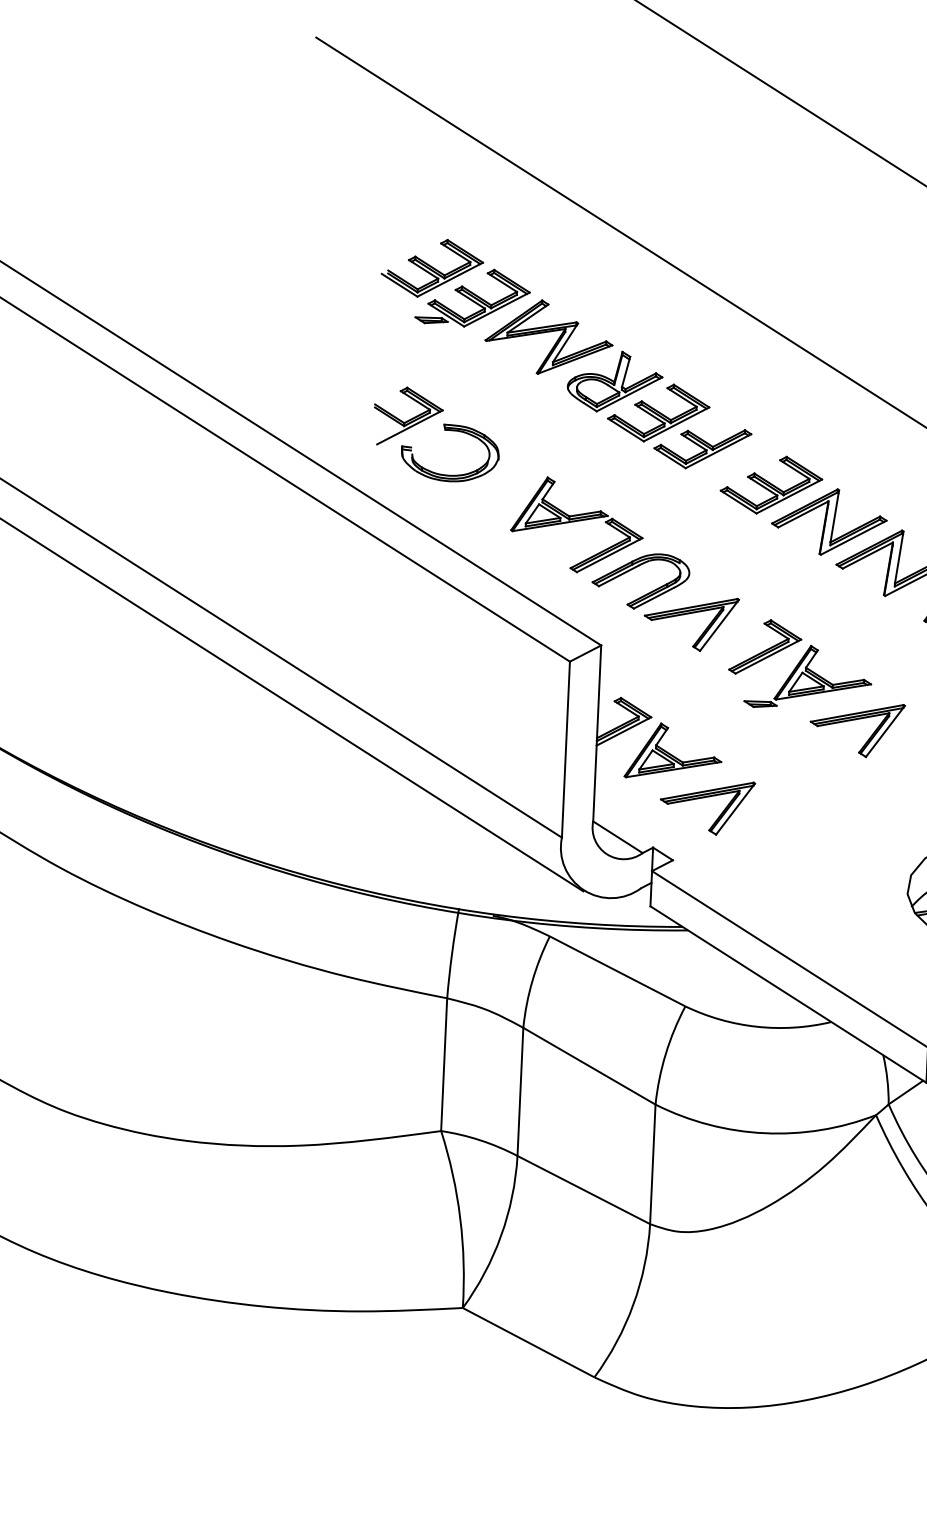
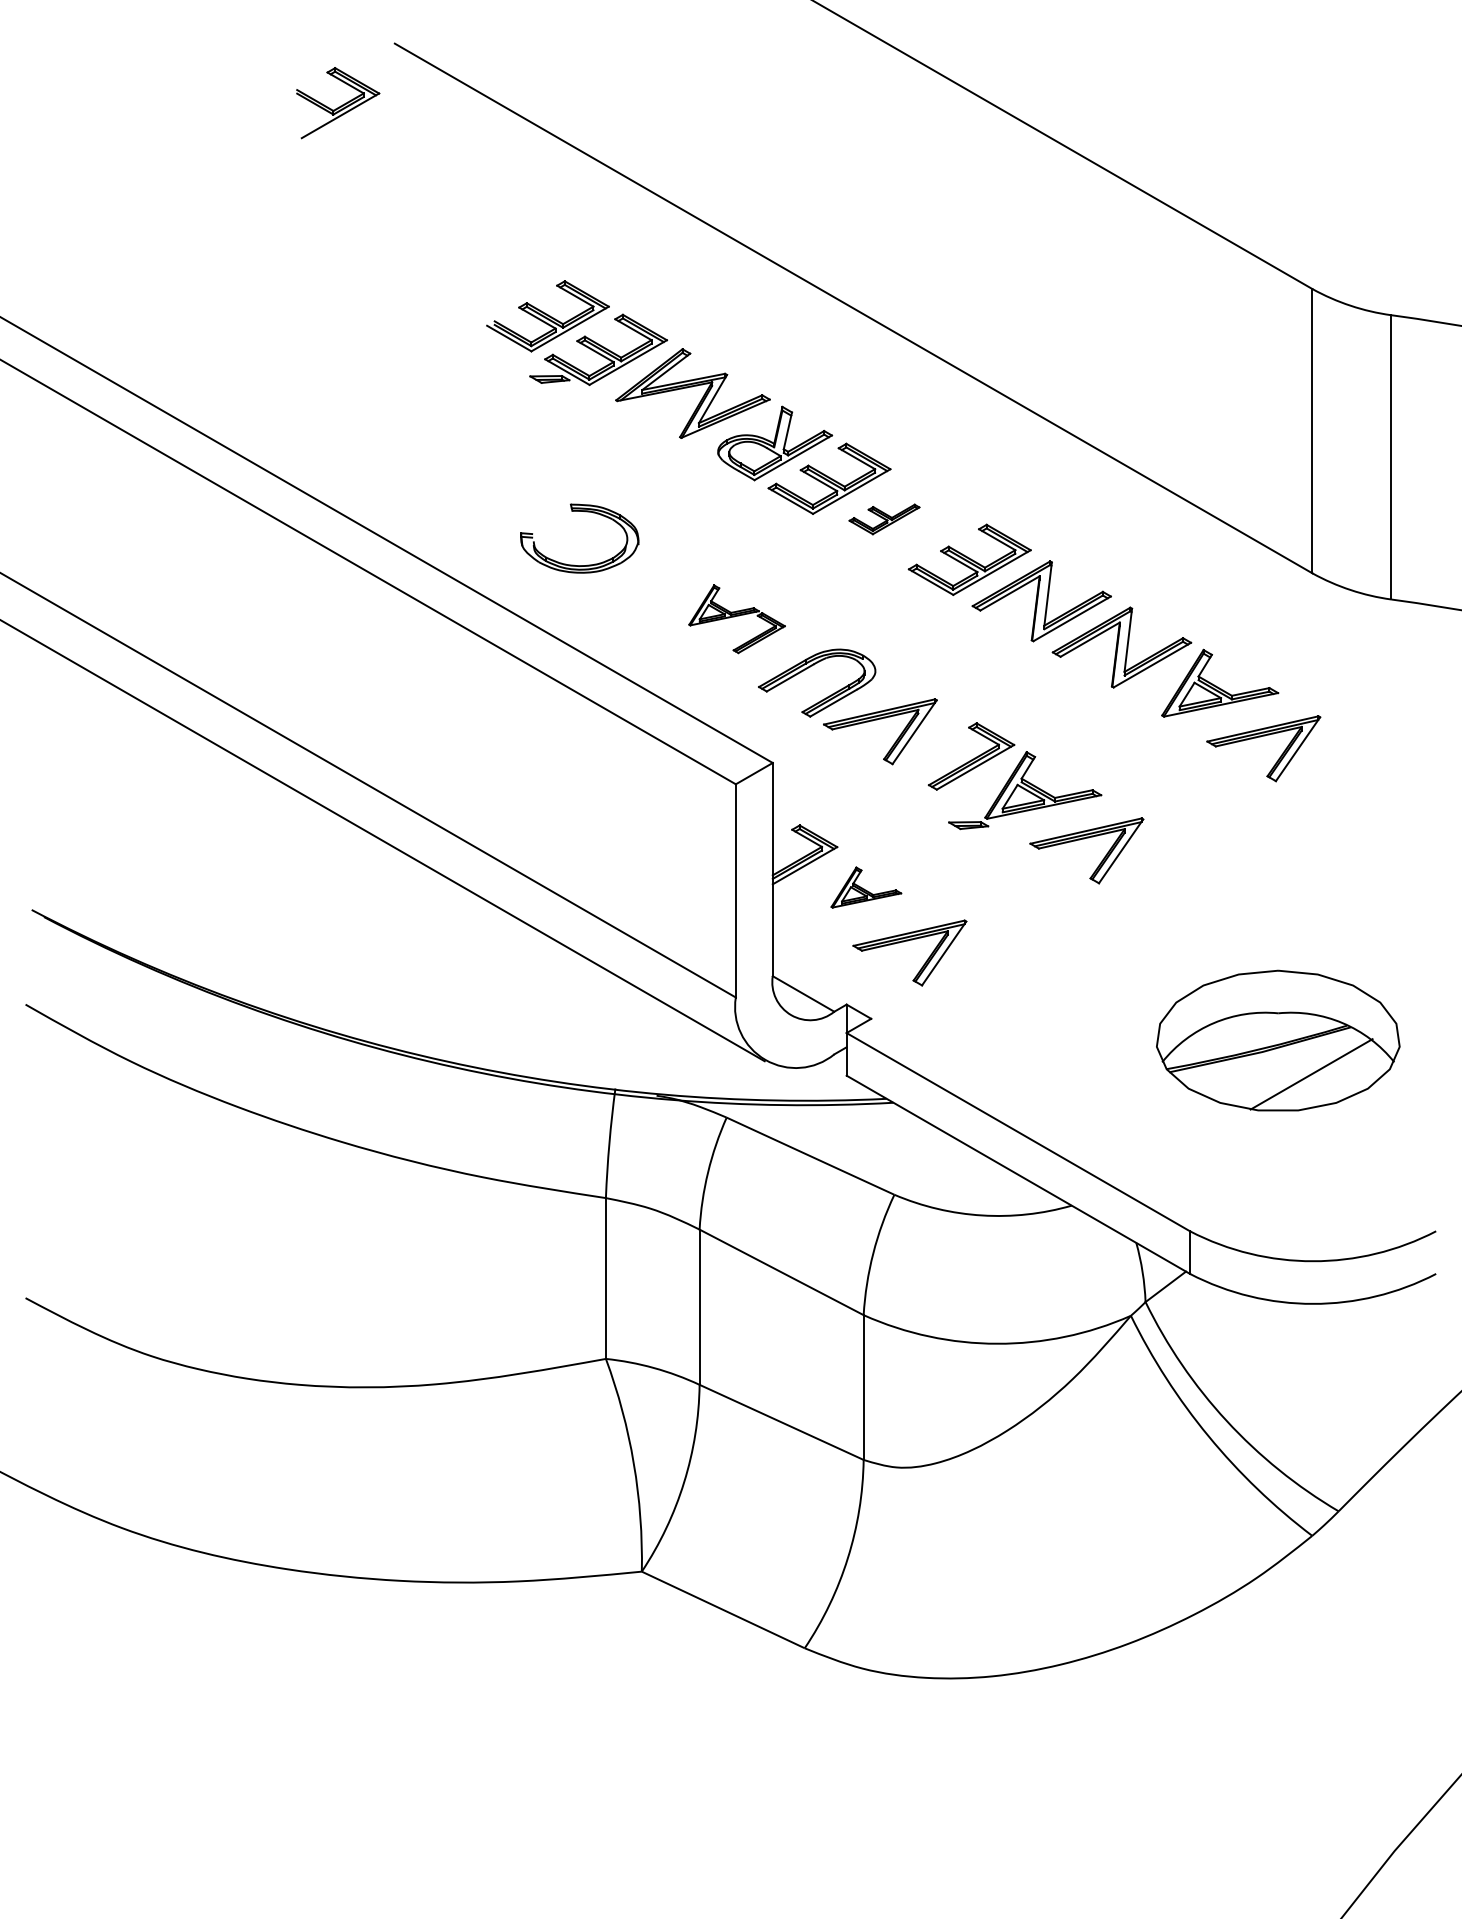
part: (408, 417) -> (338, 103), moved
part: (702, 448) -> (884, 519), size x0.6
part: (576, 524) -> (736, 618), size x0.6
part: (673, 751) -> (866, 887), size x0.6

